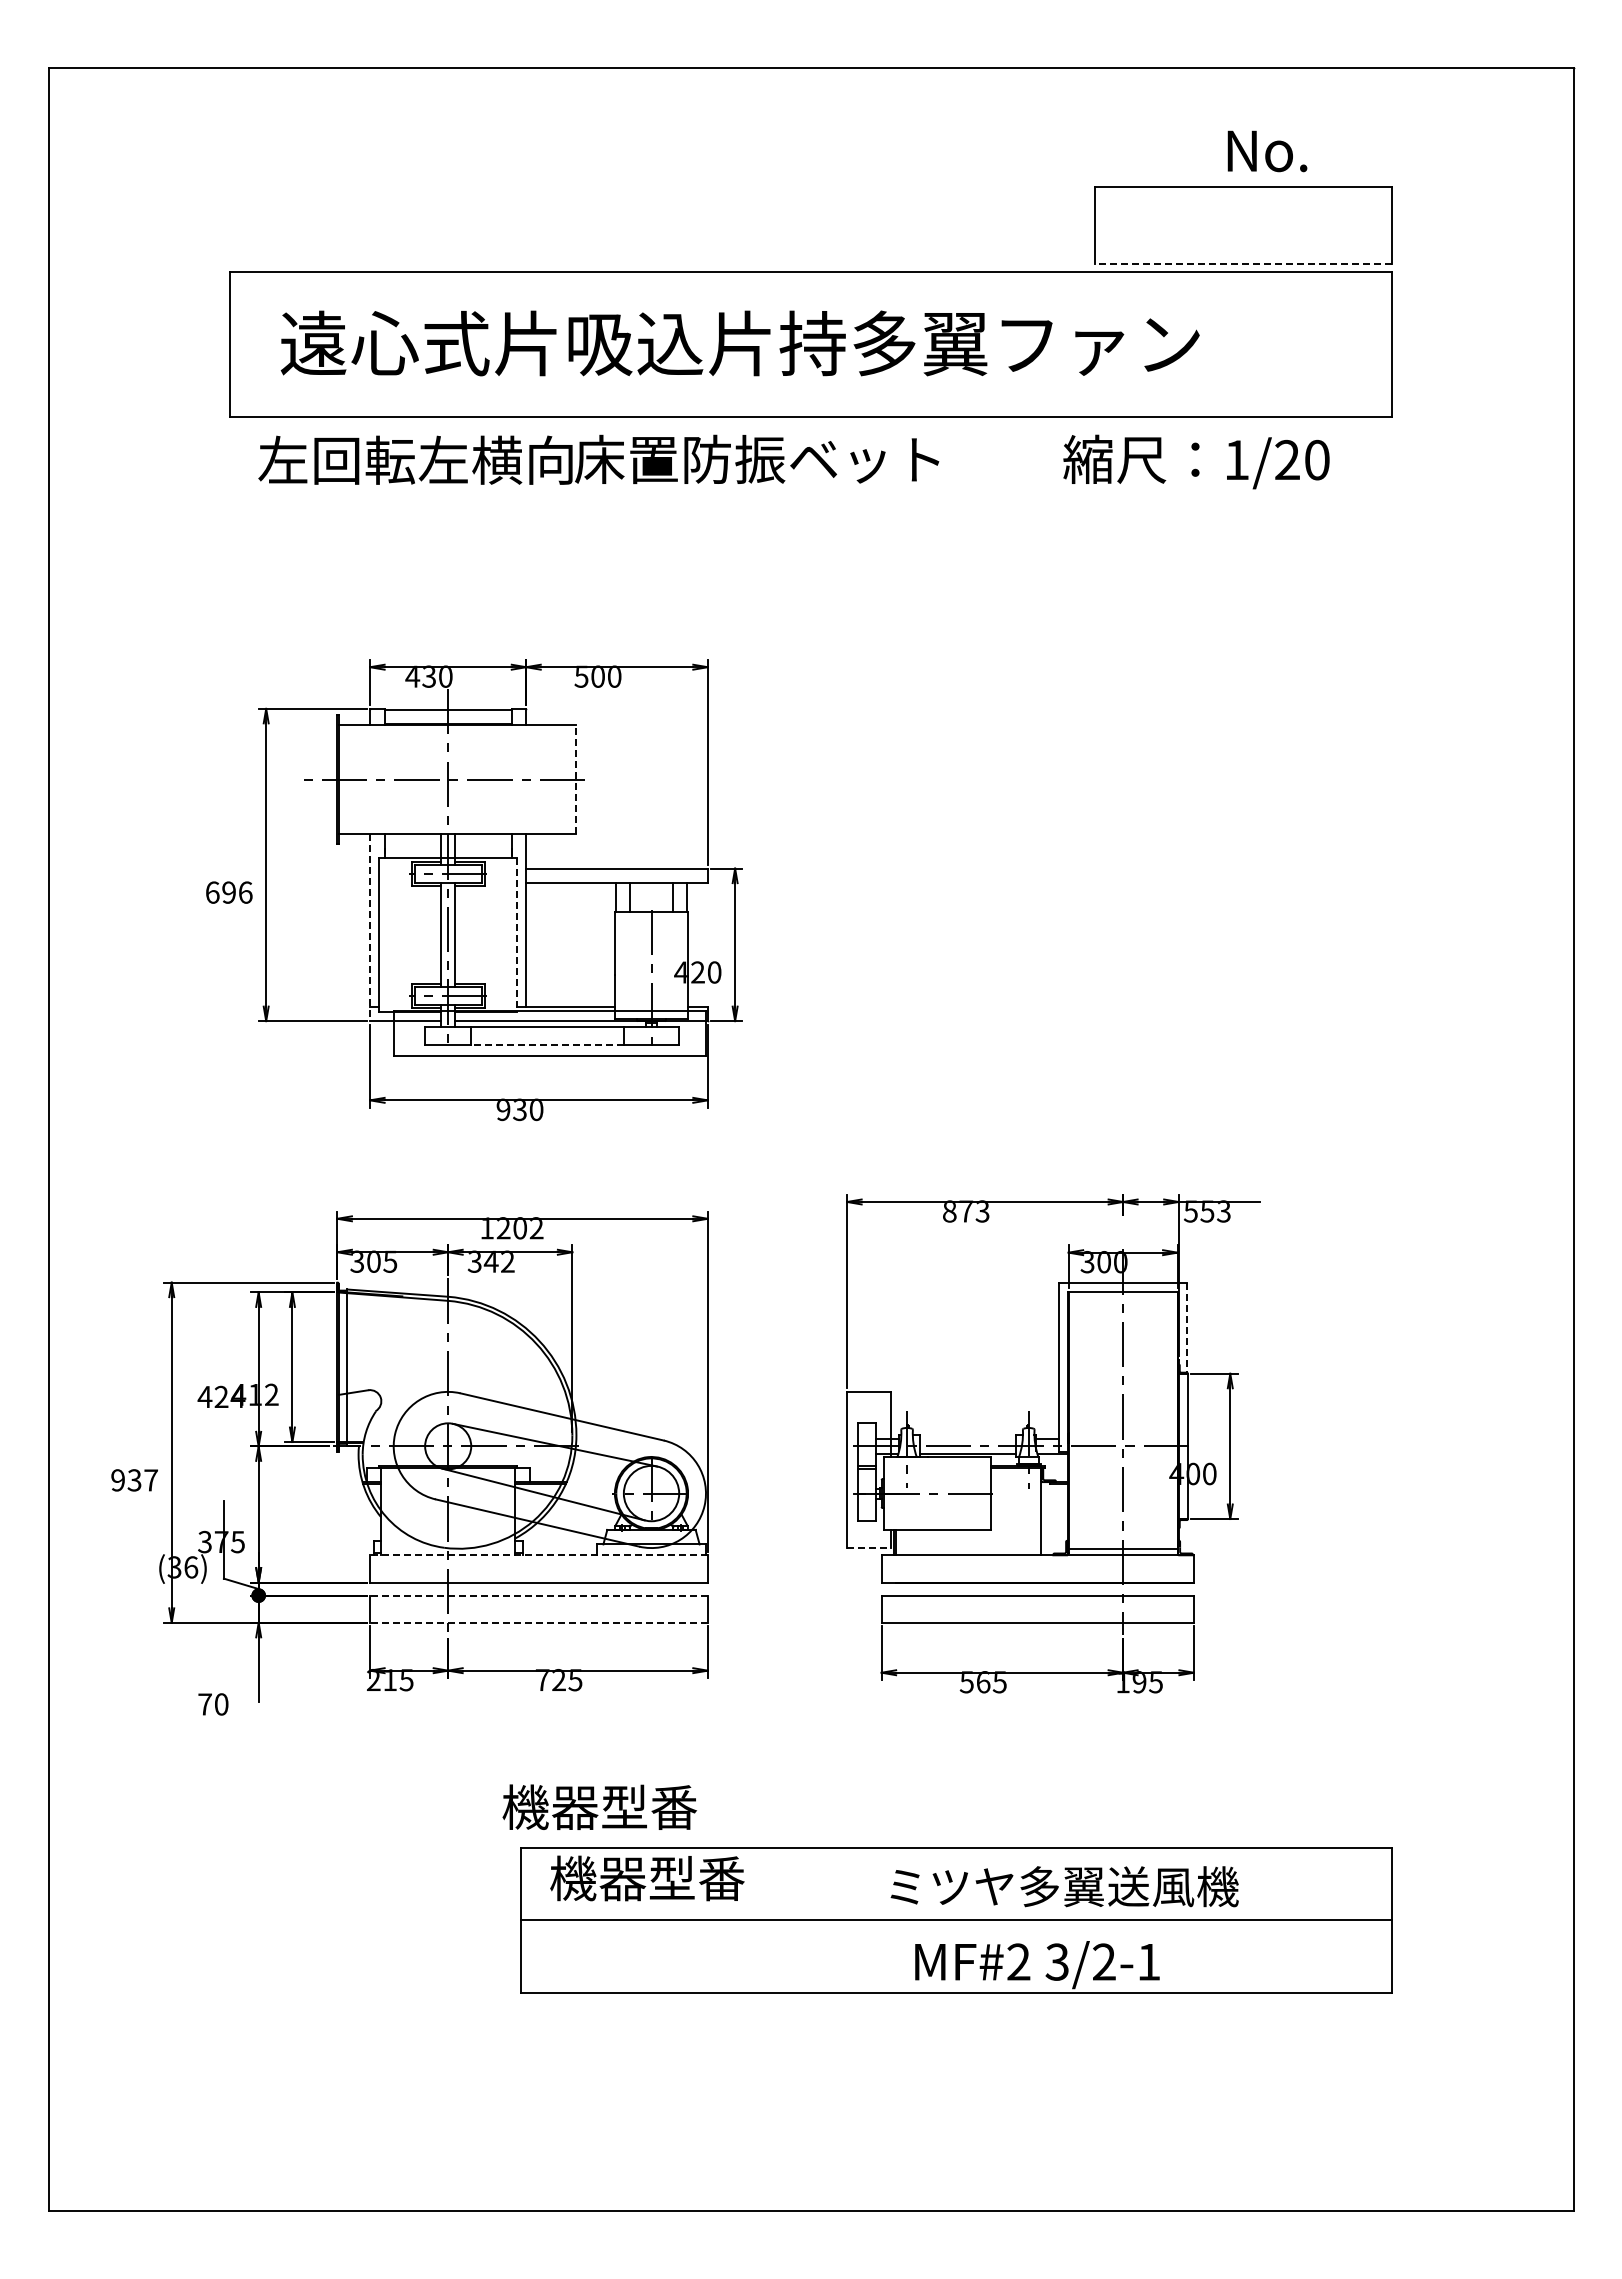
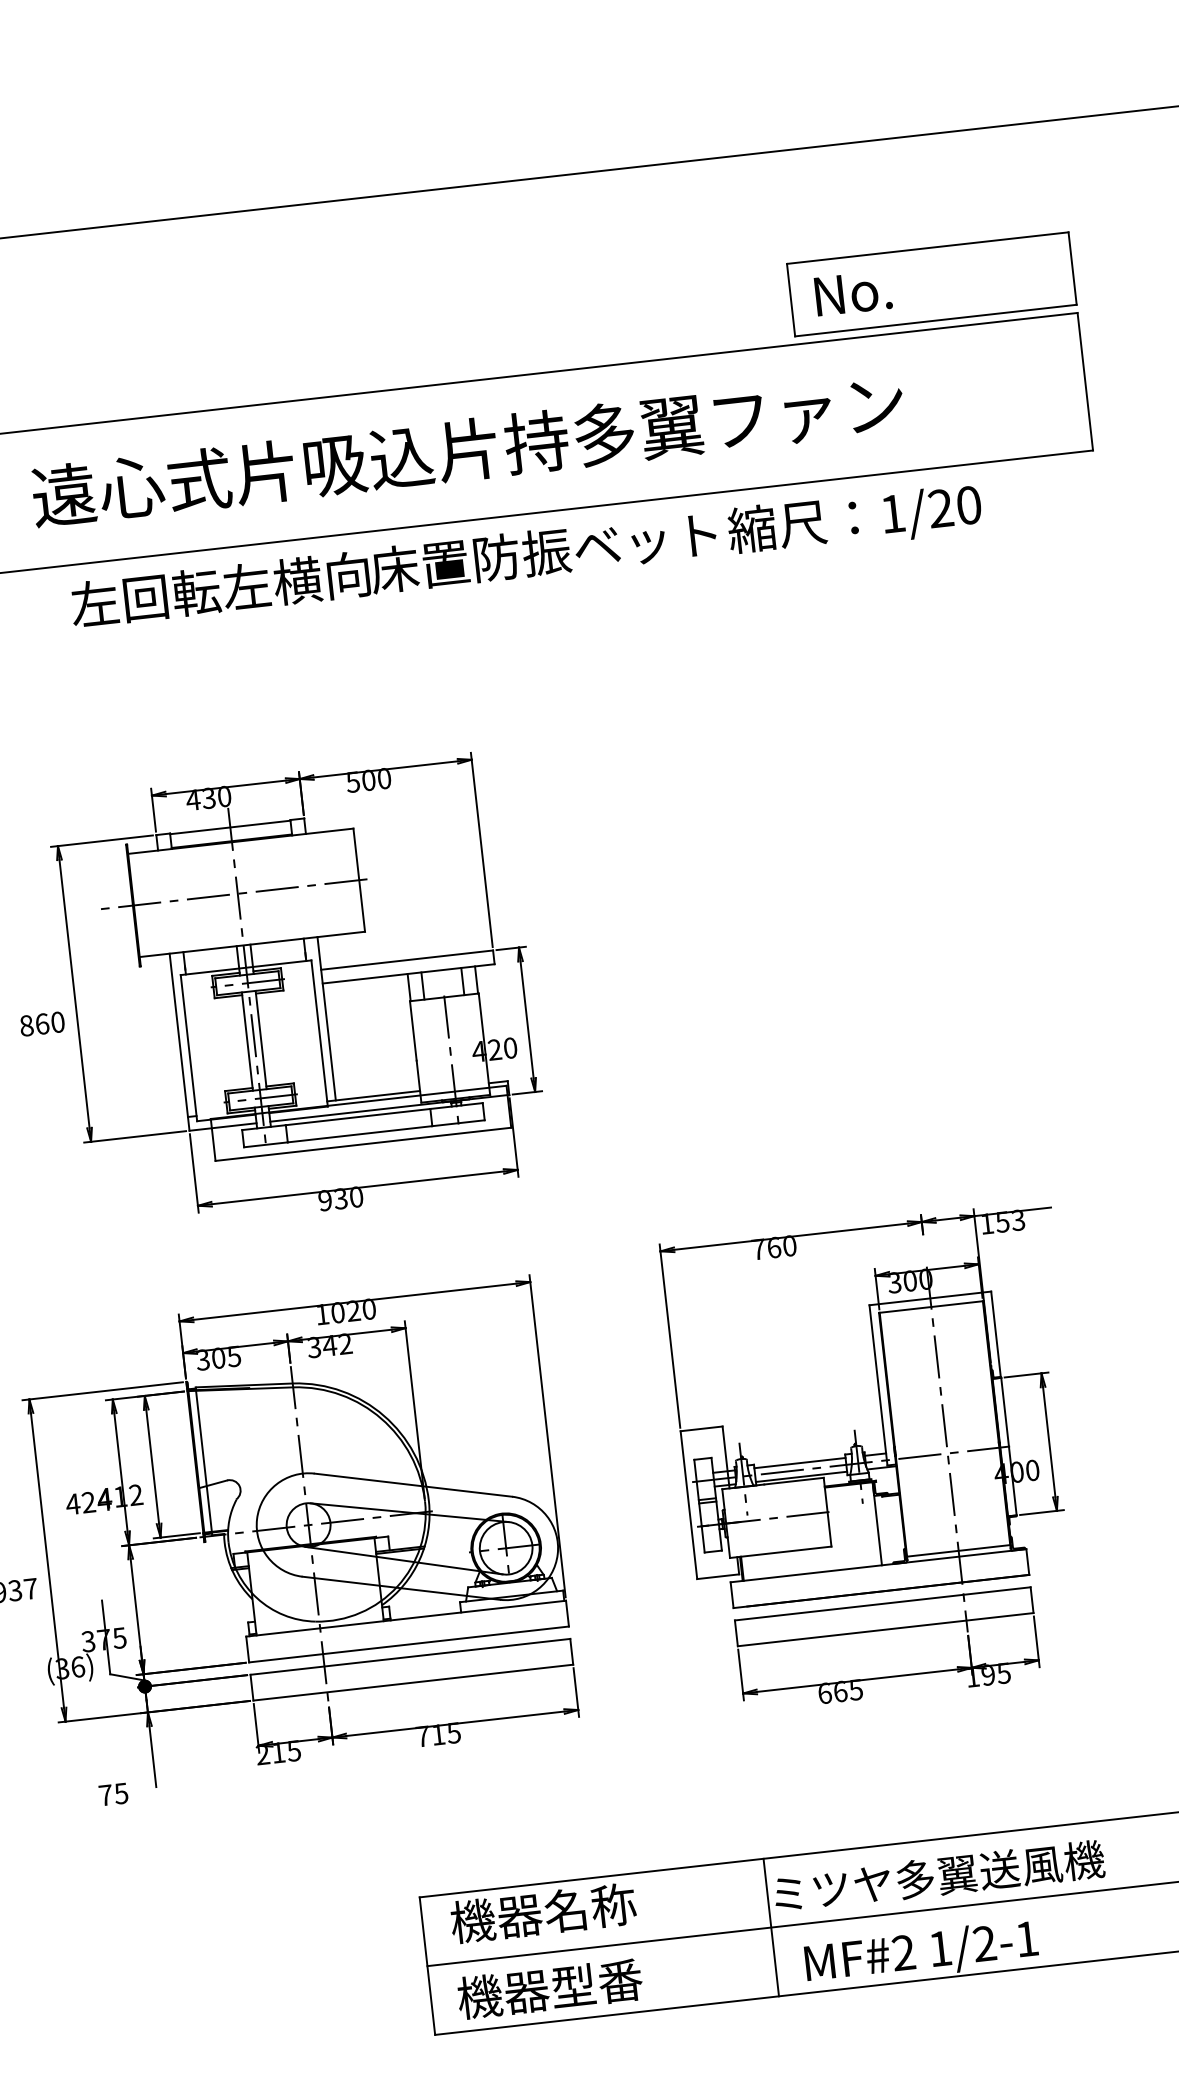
text: (1267, 151) -> (853, 293), moved
line: (1243, 263) -> (936, 320), dashed -> solid
text: (598, 459) -> (393, 569), moved
text: (1196, 461) -> (854, 519), moved
line: (576, 779) -> (359, 880), dashed -> solid
text: (228, 892) -> (41, 1024), 696 -> 860
line: (370, 928) -> (180, 1043), dashed -> solid
line: (517, 935) -> (319, 1034), dashed -> solid
line: (547, 1044) -> (359, 1134), dashed -> solid
text: (966, 1211) -> (774, 1247), 873 -> 760
text: (1190, 1211) -> (986, 1223), 553 -> 153
text: (519, 1228) -> (353, 1311), 1202 -> 1020
line: (1187, 1328) -> (996, 1335), dashed -> solid
line: (967, 1439) -> (799, 1463), added
line: (869, 1548) -> (718, 1577), dashed -> solid
line: (538, 1555) -> (405, 1618), dashed -> solid
line: (538, 1595) -> (409, 1656), dashed -> solid
line: (538, 1622) -> (412, 1682), dashed -> solid
text: (558, 1679) -> (437, 1734), 725 -> 715
text: (966, 1682) -> (824, 1693), 565 -> 665
text: (221, 1704) -> (121, 1793), 70 -> 75
text: (599, 1806) -> (549, 1988), moved
text: (696, 1878) -> (589, 1908), 機器型番 -> 機器名称
line: (883, 1919) -> (771, 1926), added
text: (1056, 1961) -> (939, 1948), 3/2-1 -> 1/2-1

